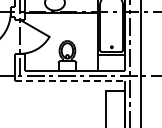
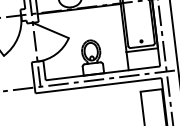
line: (70, 80) -> (98, 85), dashed -> solid

